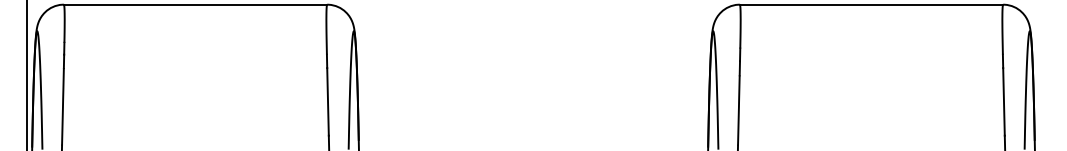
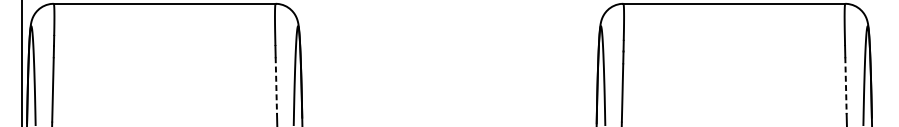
line: (328, 101) -> (276, 85), solid -> dashed
line: (1003, 101) -> (845, 85), solid -> dashed

